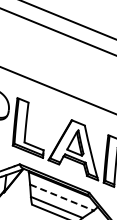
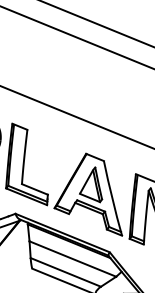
line: (62, 197) -> (73, 258), dashed -> solid

